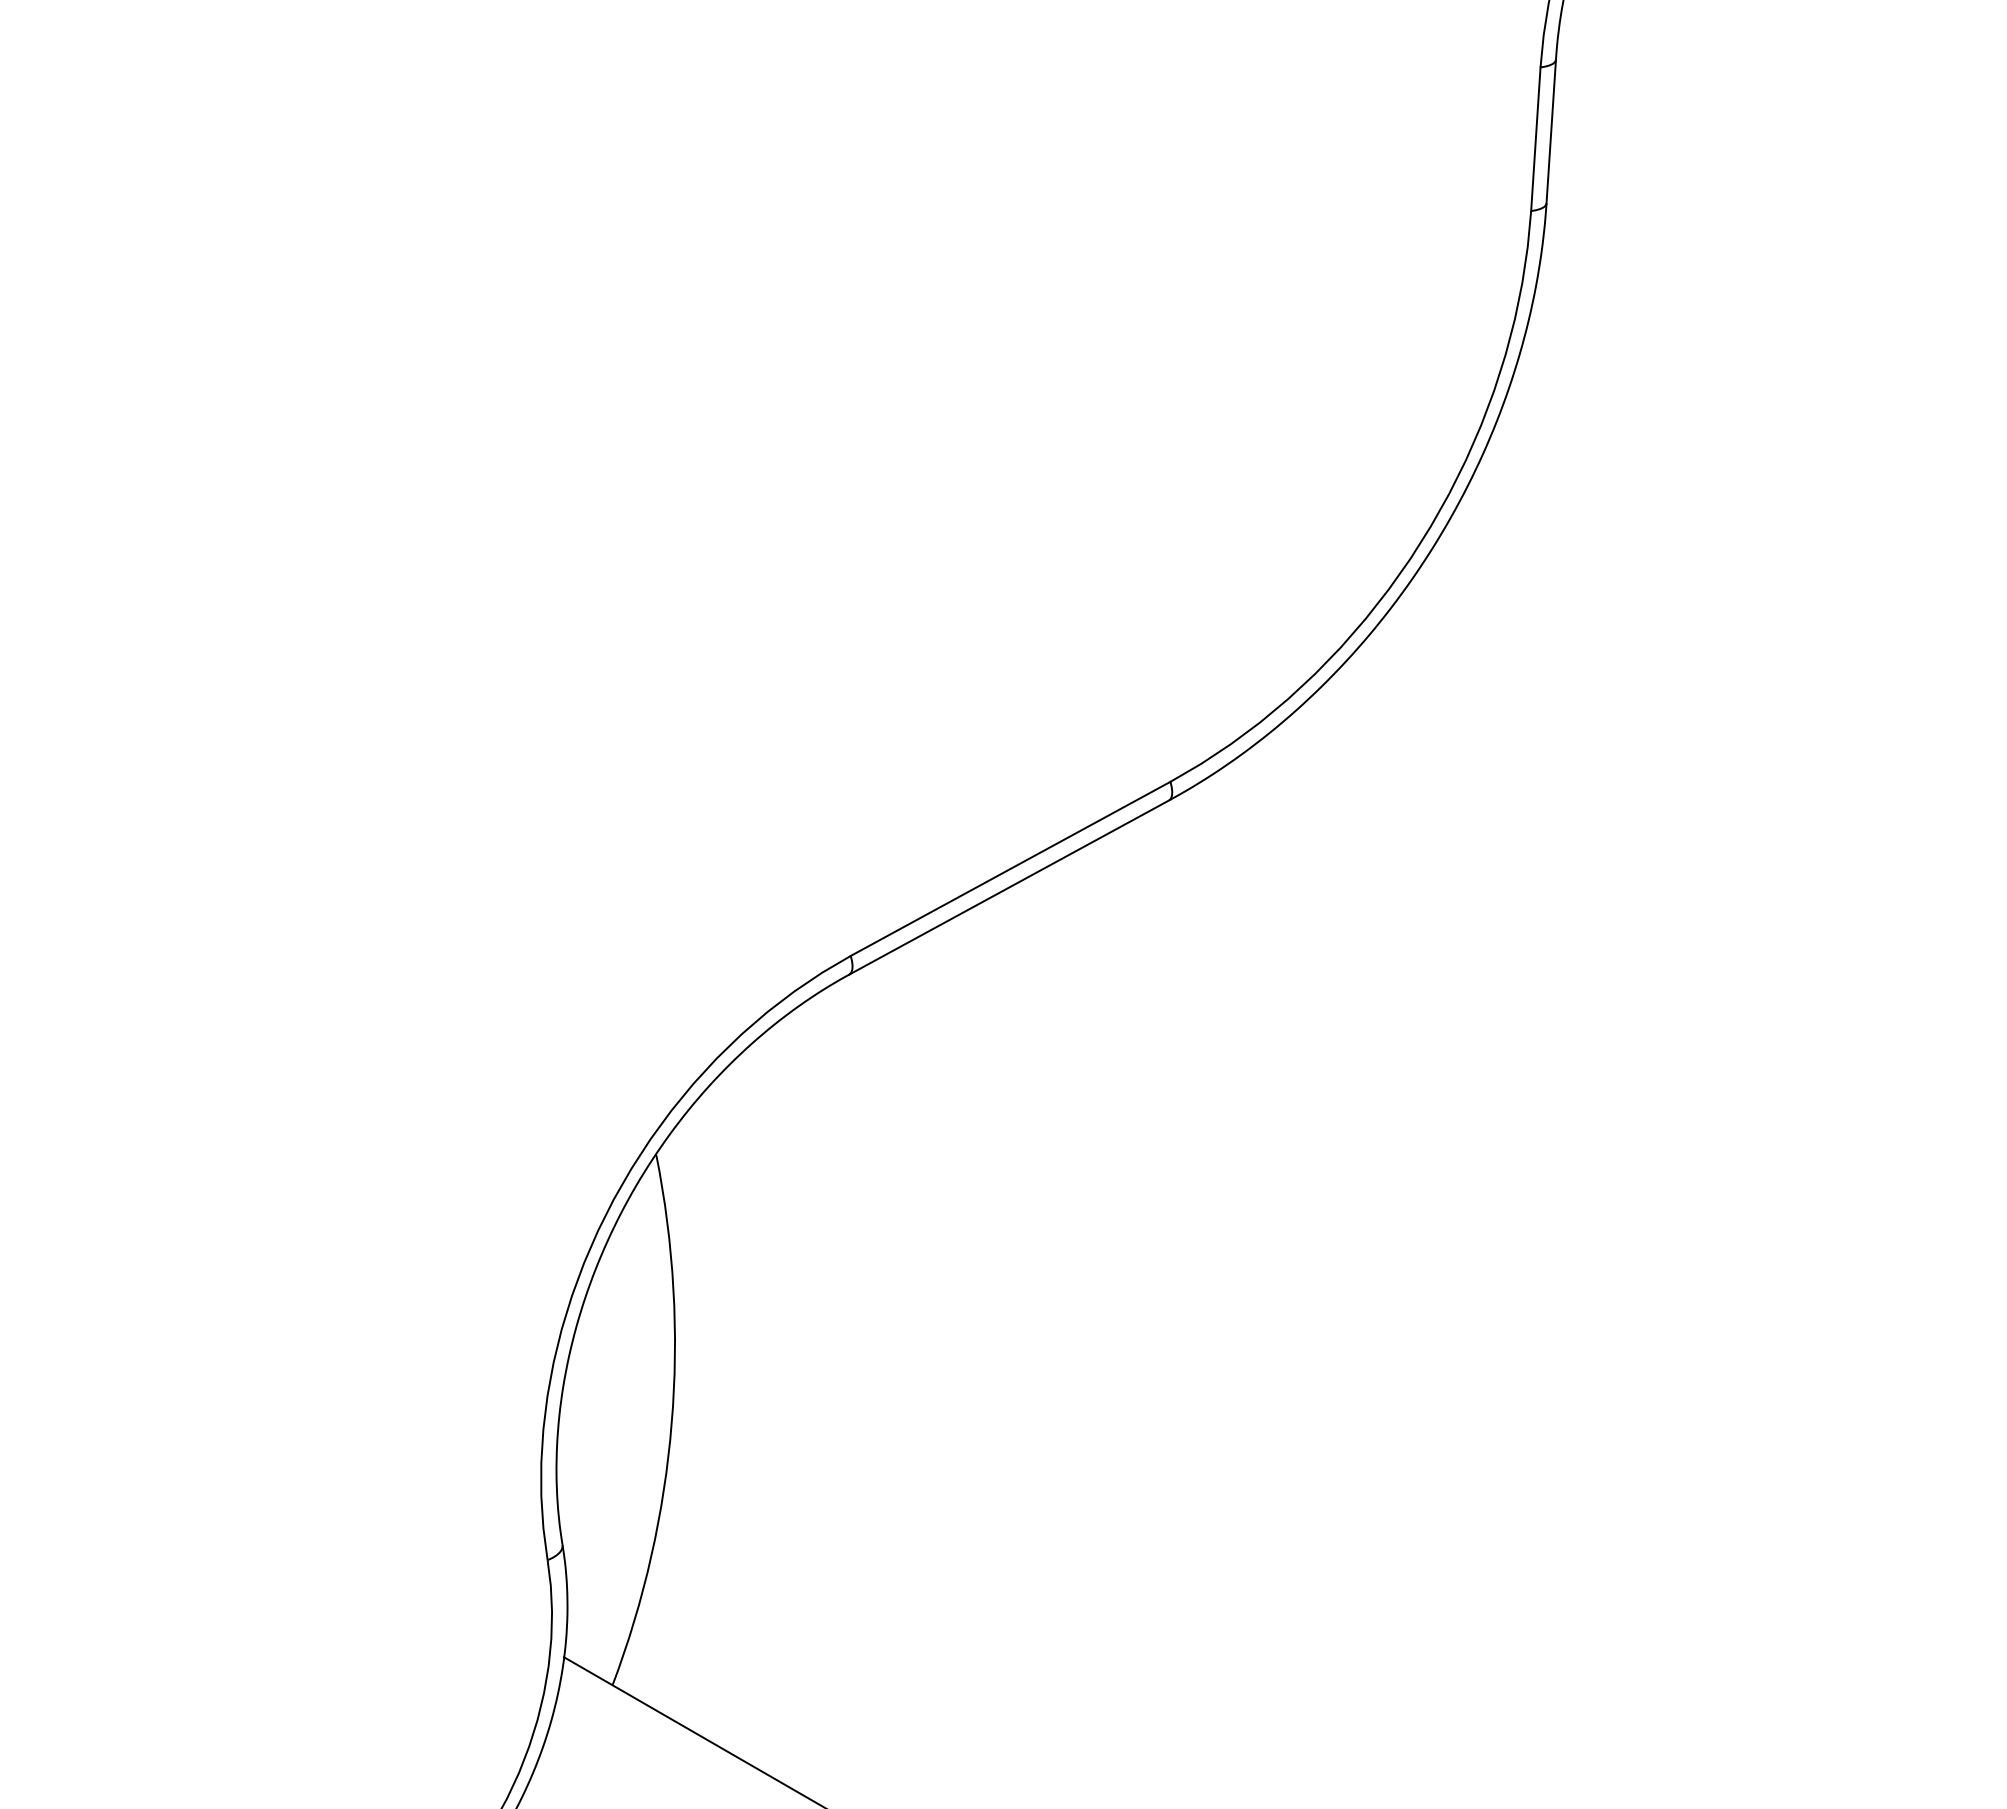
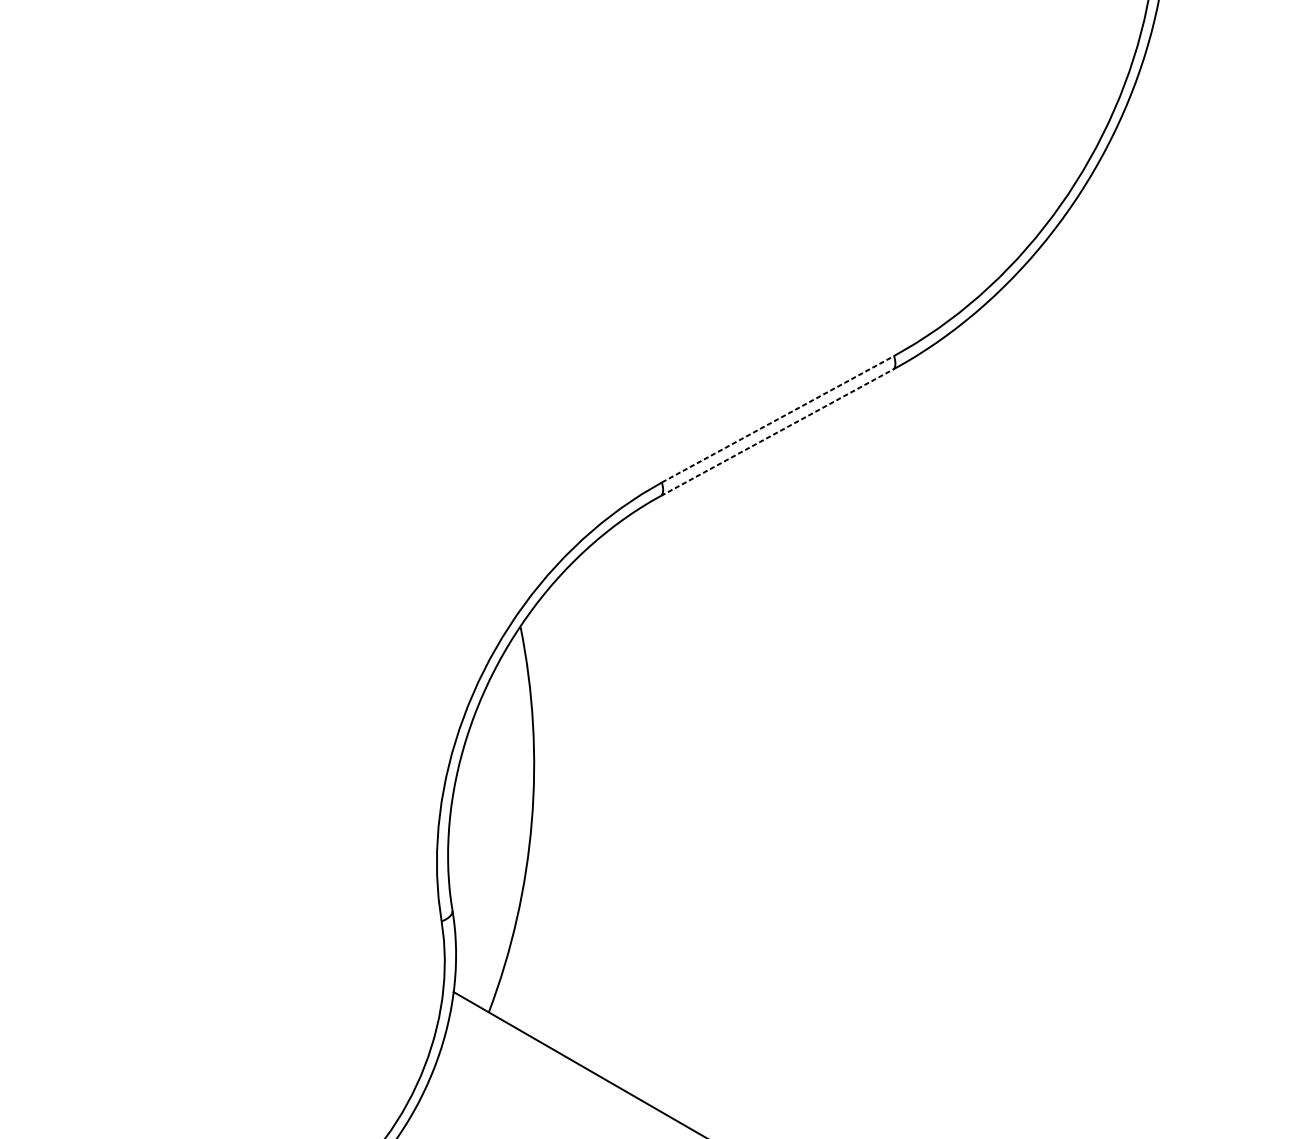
line: (1011, 868) -> (778, 418), solid -> dashed
line: (1009, 887) -> (777, 432), solid -> dashed

